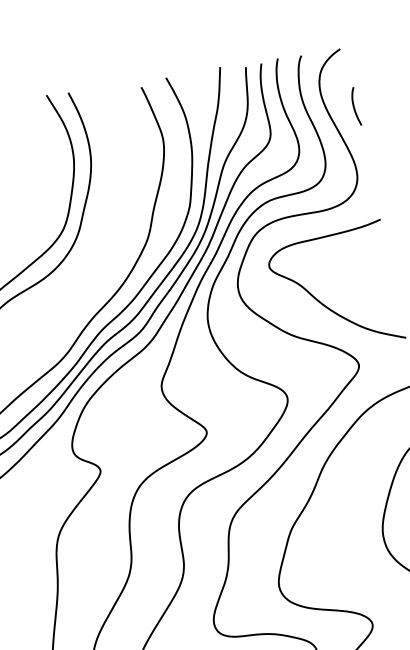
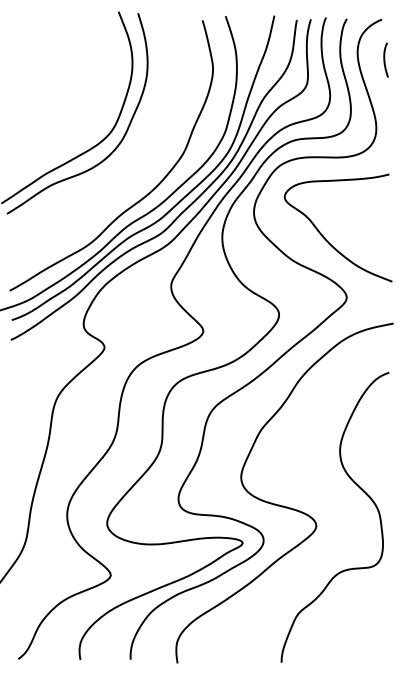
curve: (355, 106) -> (385, 59), moved

